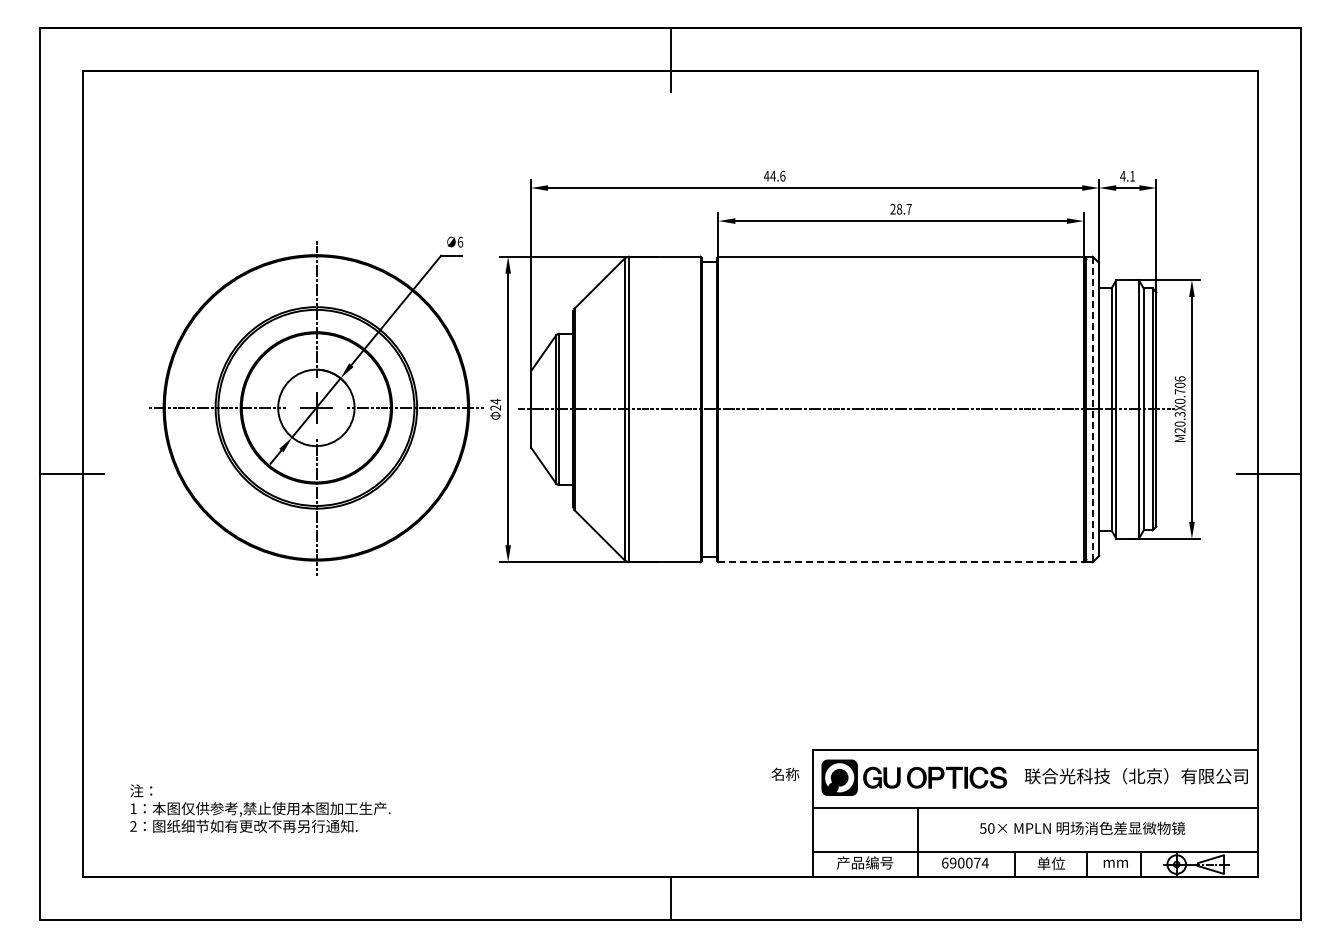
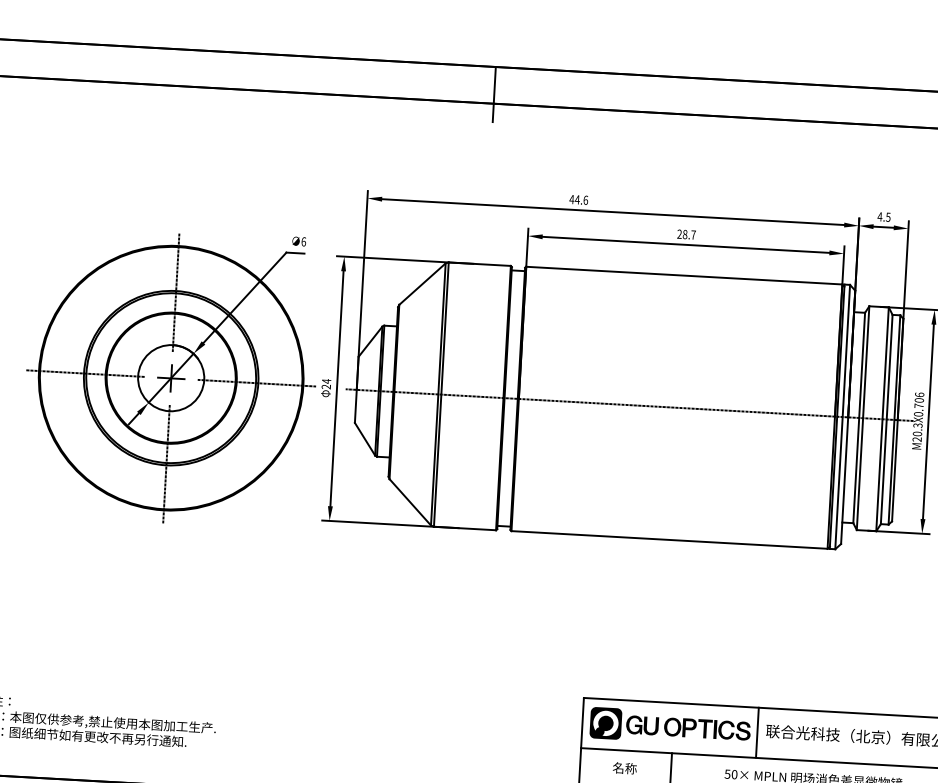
text: (1132, 176) -> (888, 217), 4.1 -> 4.5
line: (1092, 409) -> (842, 417), dashed -> solid
line: (901, 562) -> (669, 540), dashed -> solid
text: (785, 773) -> (624, 767), moved
line: (1014, 778) -> (757, 732), added

